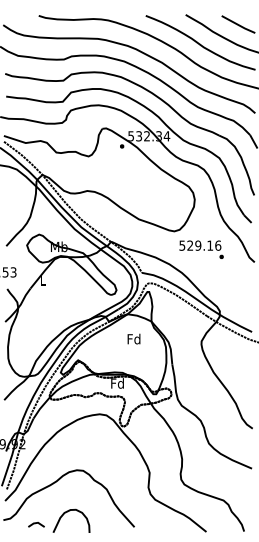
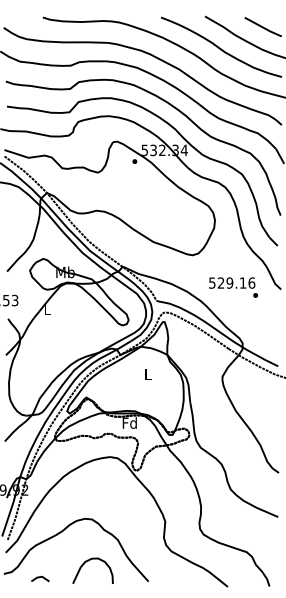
text: (201, 249) -> (233, 287), moved
text: (133, 338) -> (147, 373), Fd -> L
curve: (67, 512) -> (88, 561), moved

